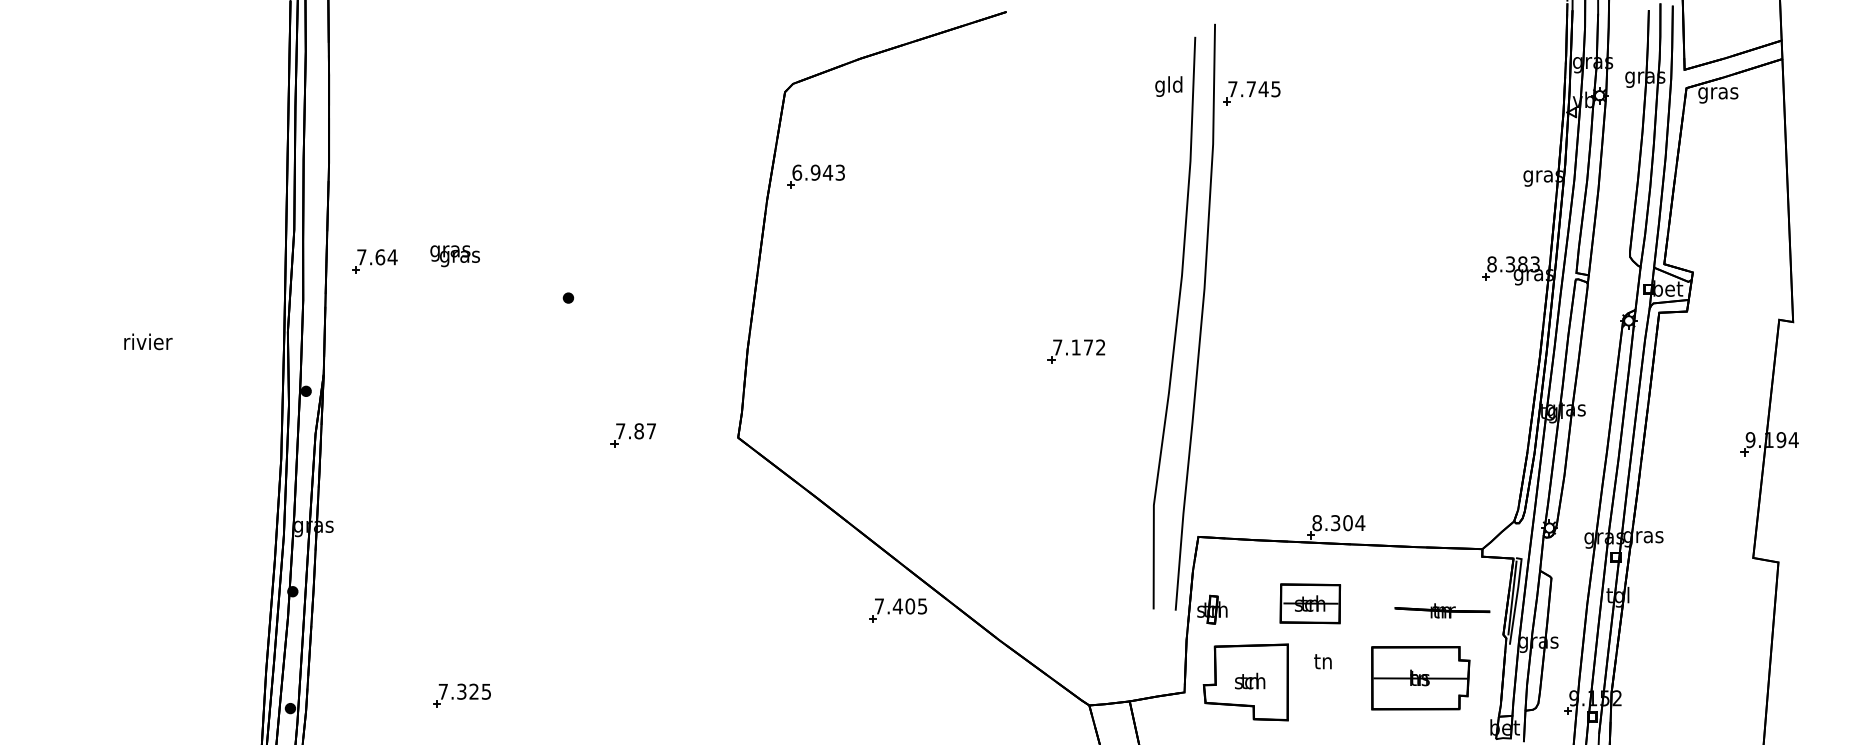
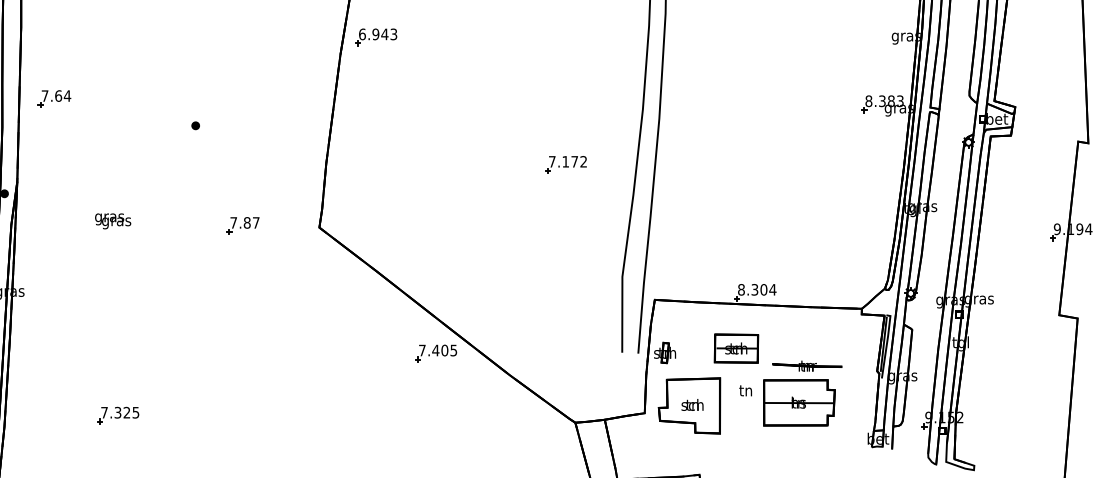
text: (454, 256) -> (112, 221), moved
part: (1442, 610) -> (807, 365), moved
part: (1420, 678) -> (799, 403), moved

